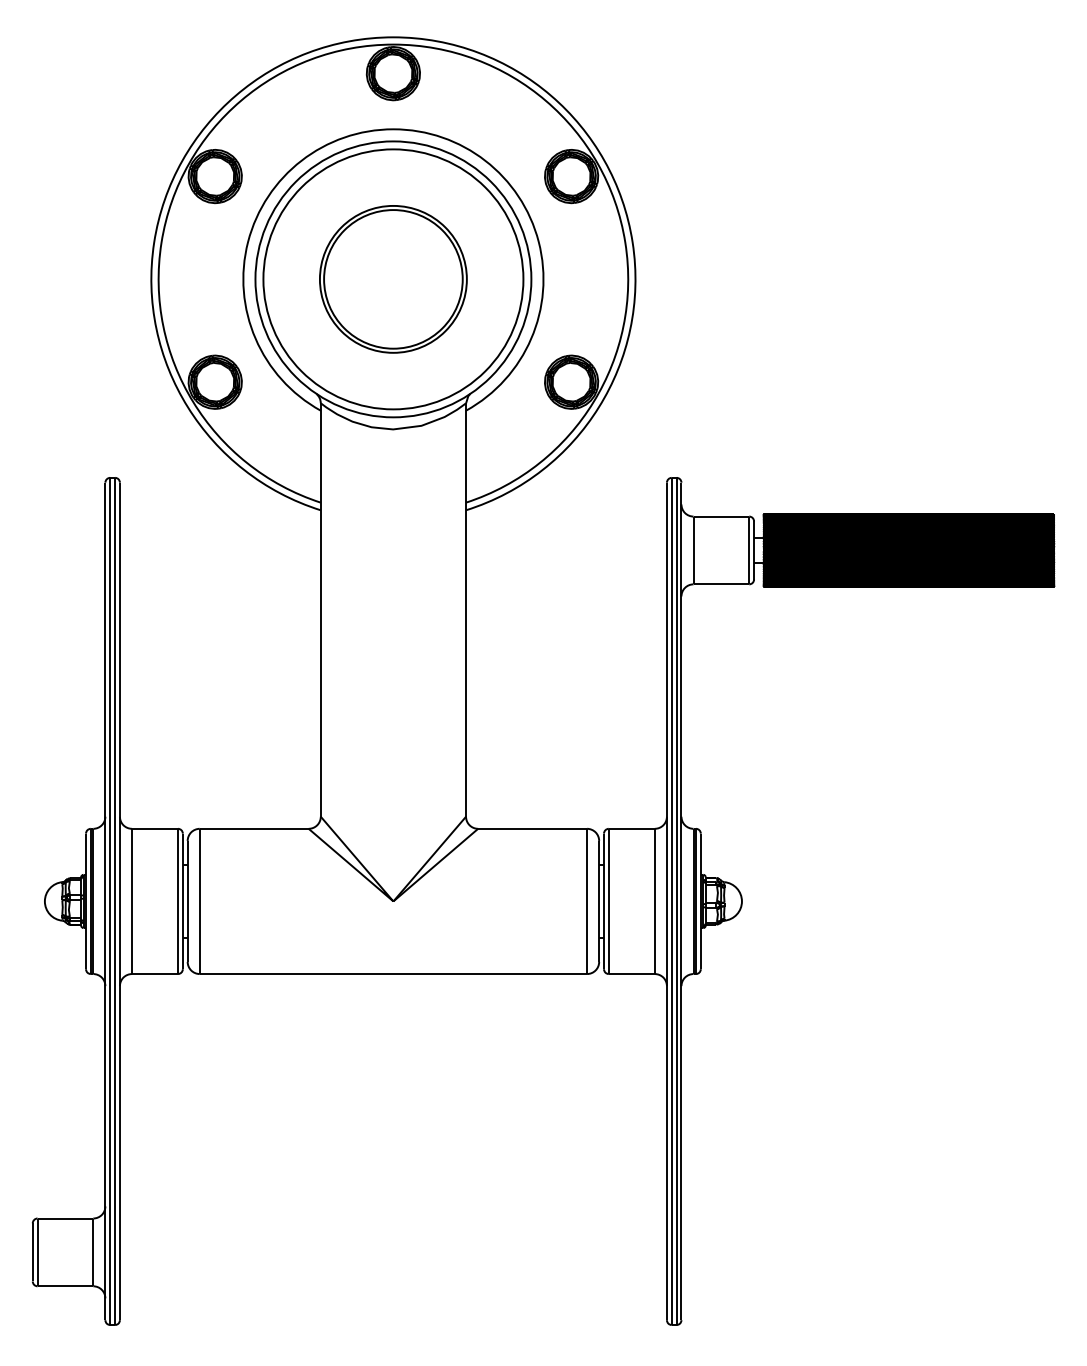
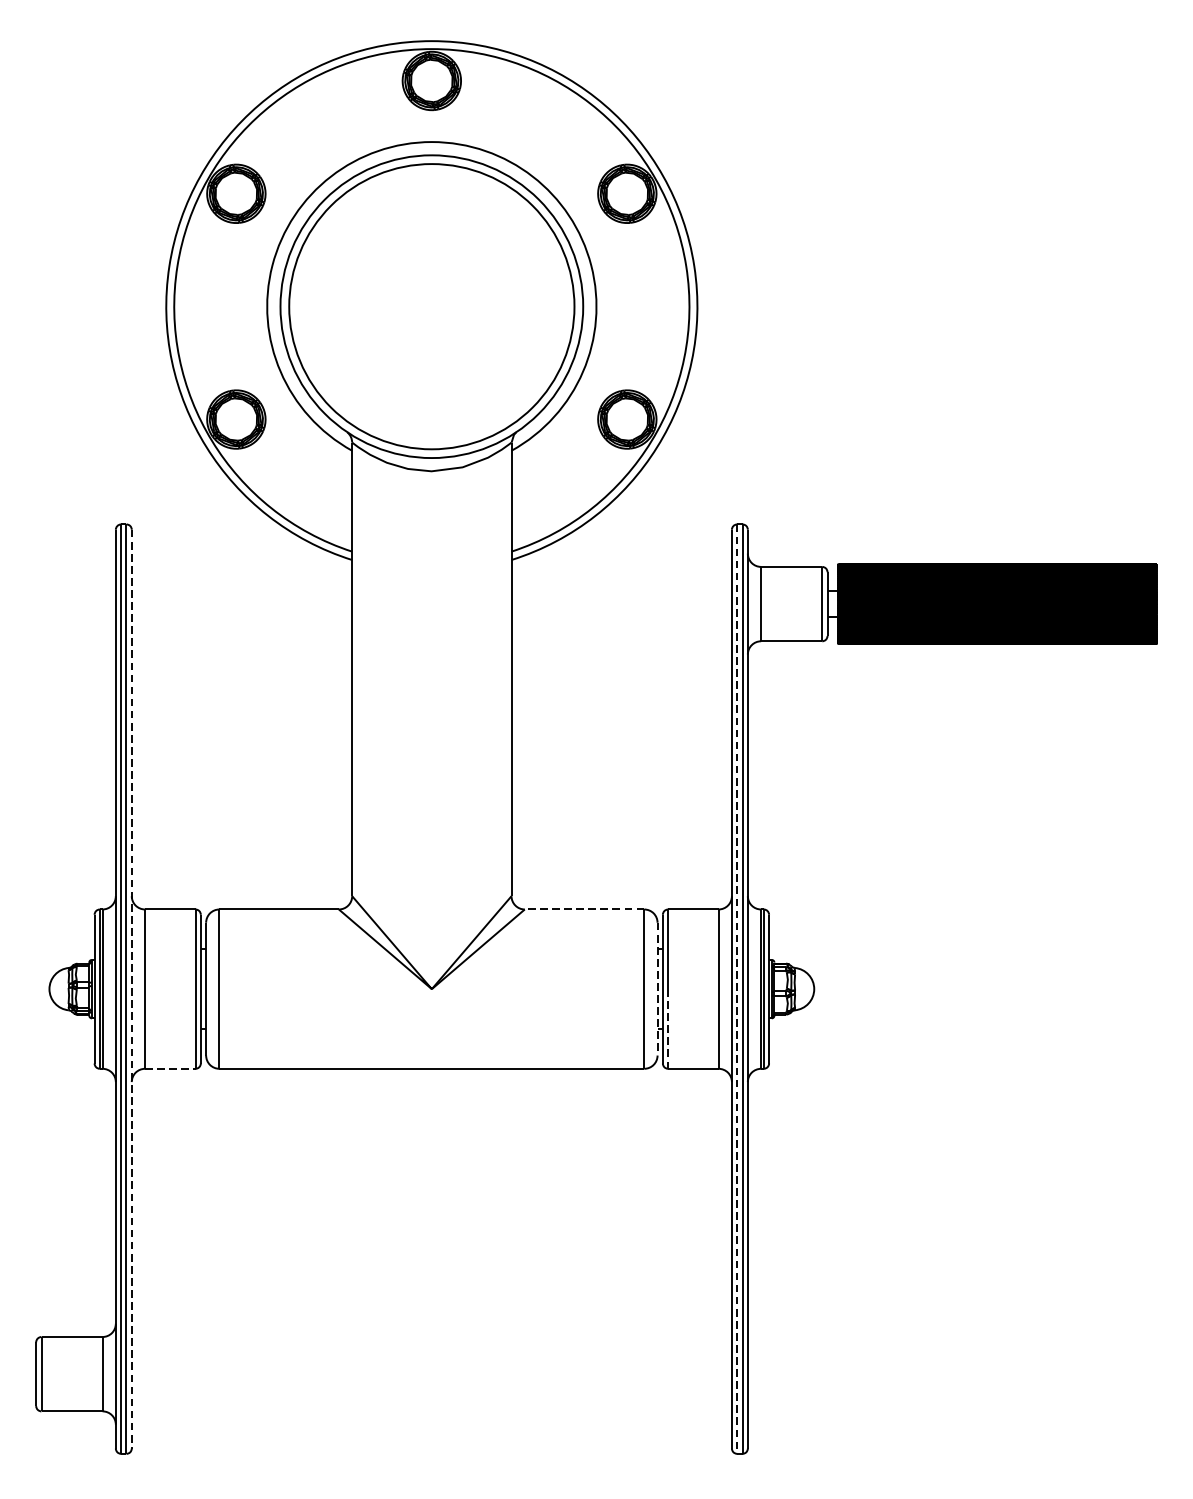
part: (393, 279) -> (431, 306), removed
line: (532, 828) -> (584, 909), solid -> dashed
line: (119, 901) -> (131, 989), solid -> dashed
line: (599, 901) -> (657, 989), solid -> dashed
line: (671, 901) -> (736, 989), solid -> dashed
line: (608, 938) -> (667, 1029), solid -> dashed
line: (155, 974) -> (170, 1069), solid -> dashed

